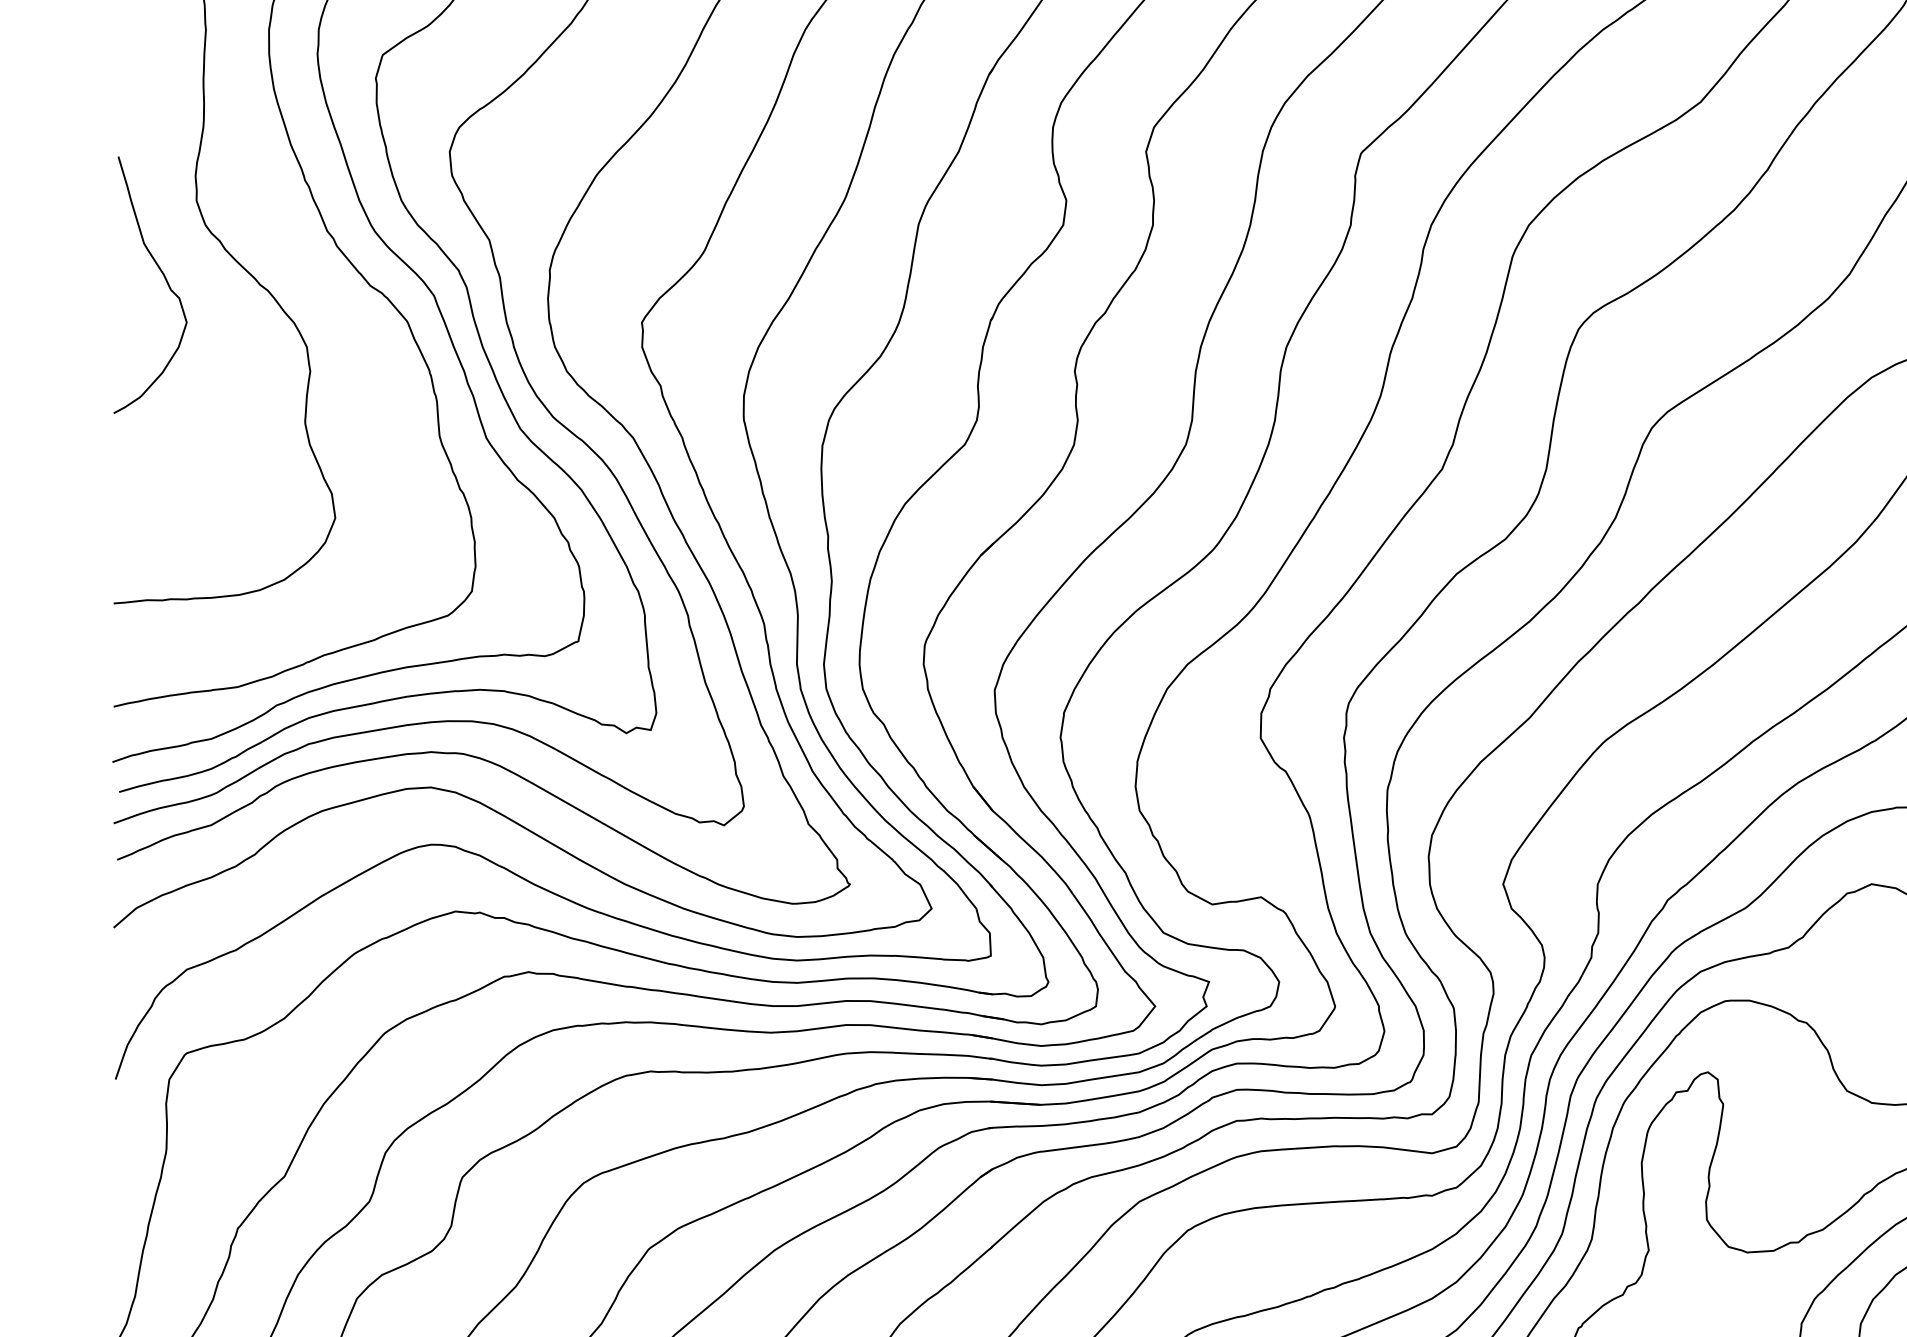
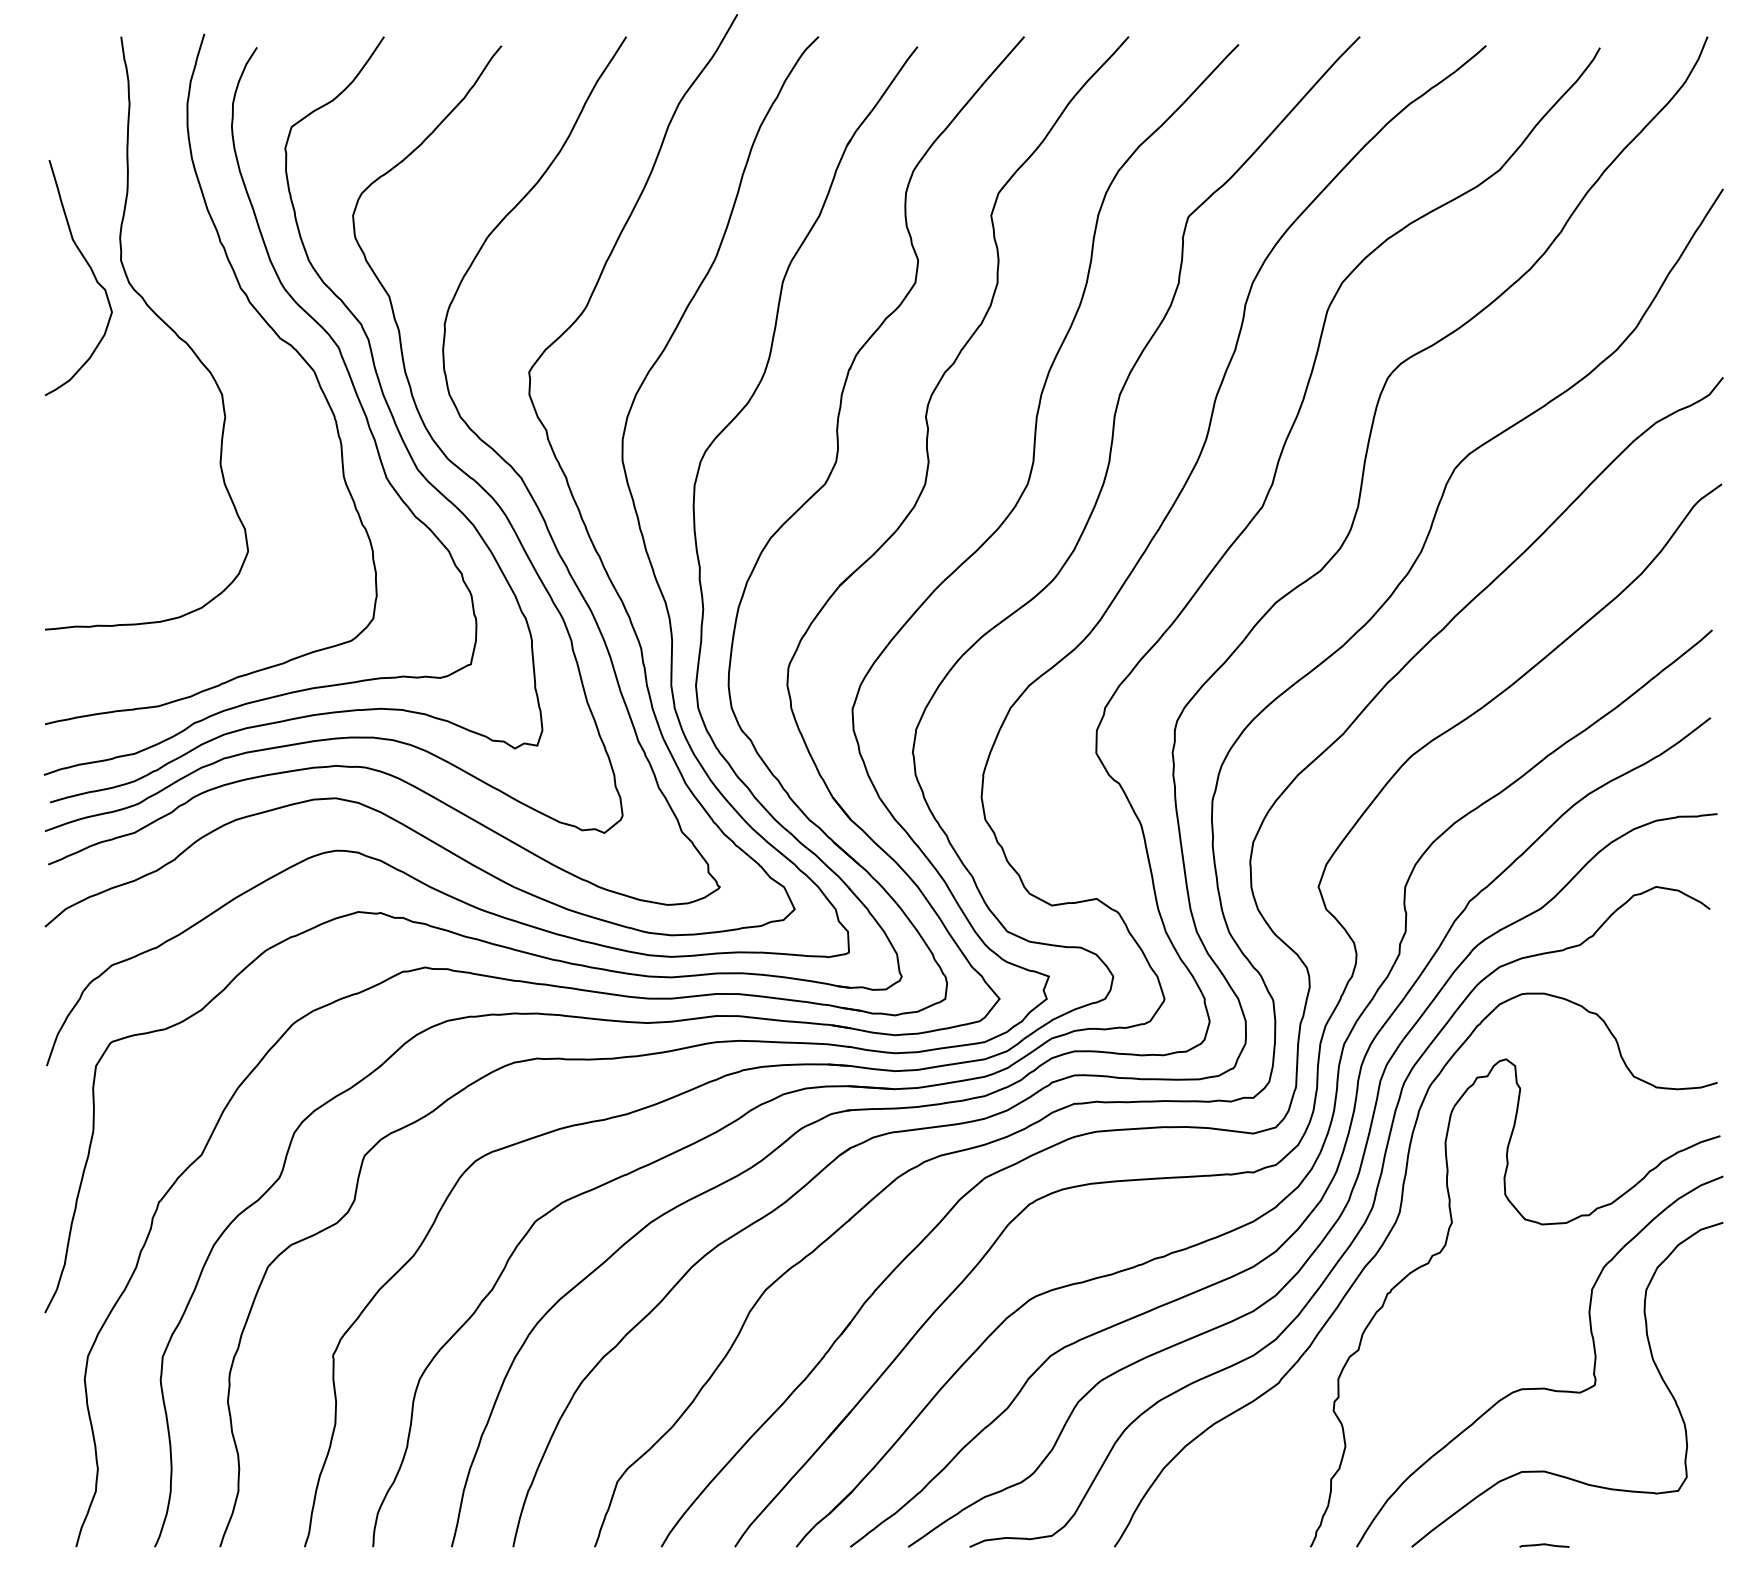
curve: (164, 278) -> (91, 271), moved

